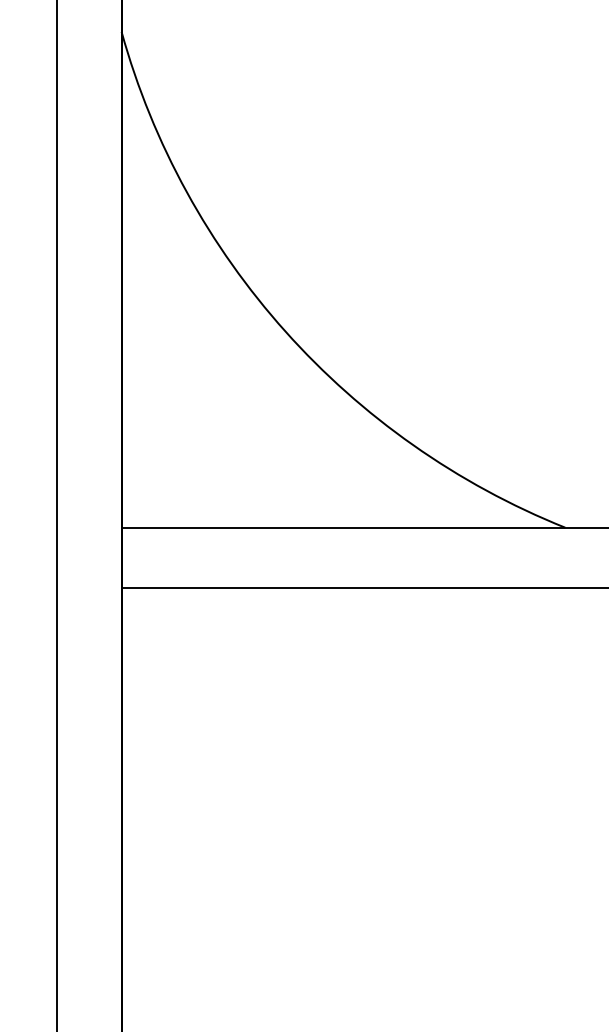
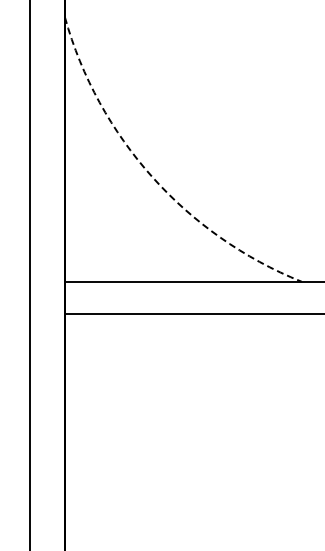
arc: (285, 332) -> (152, 177), solid -> dashed

